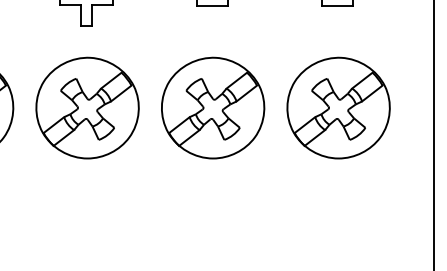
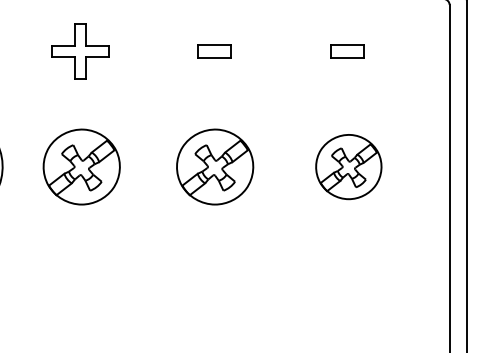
part: (87, 107) -> (81, 166), size x0.7
part: (212, 107) -> (214, 166), size x0.7
part: (338, 107) -> (348, 166), size x0.6

